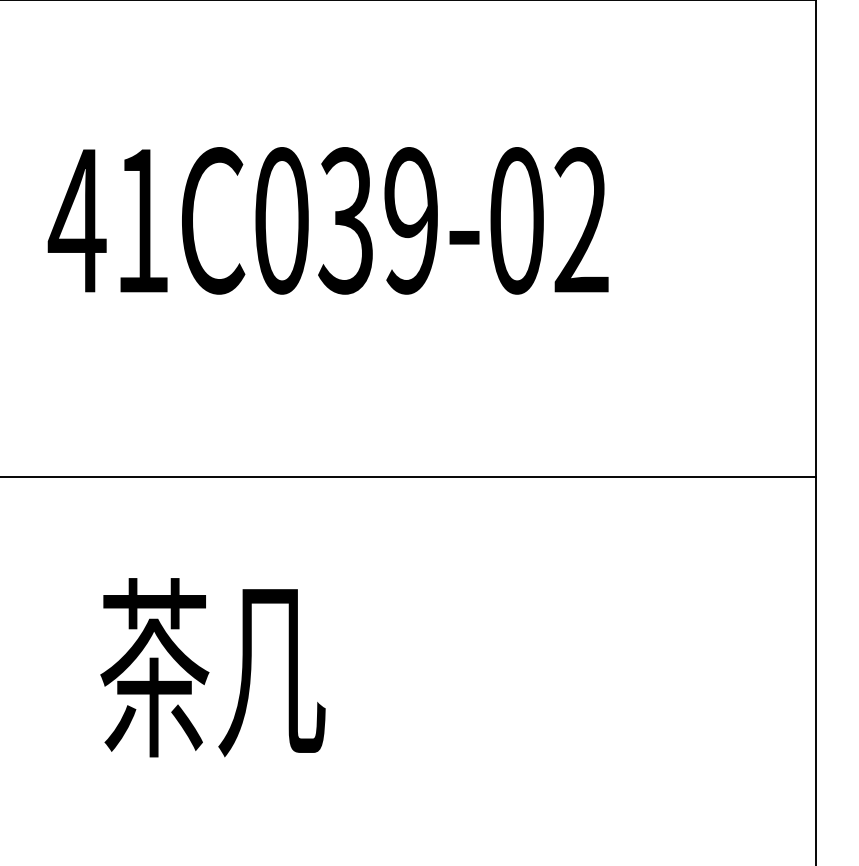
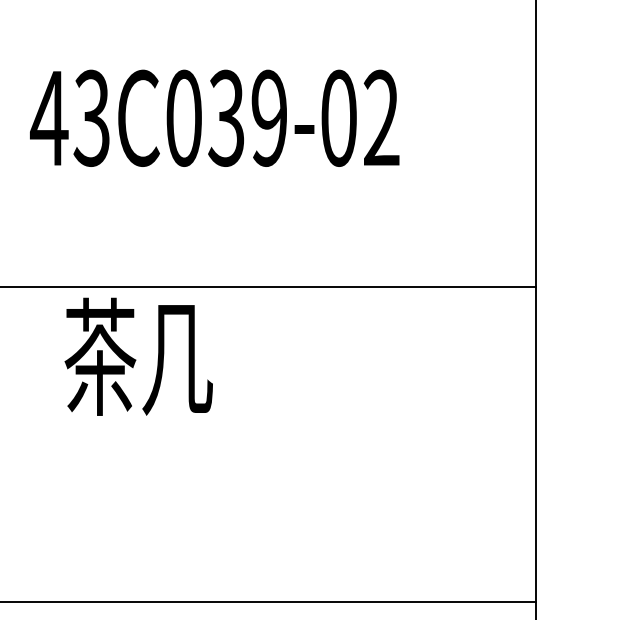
text: (141, 219) -> (91, 117), 41C039-02 -> 43C039-02
text: (212, 667) -> (138, 356), moved

